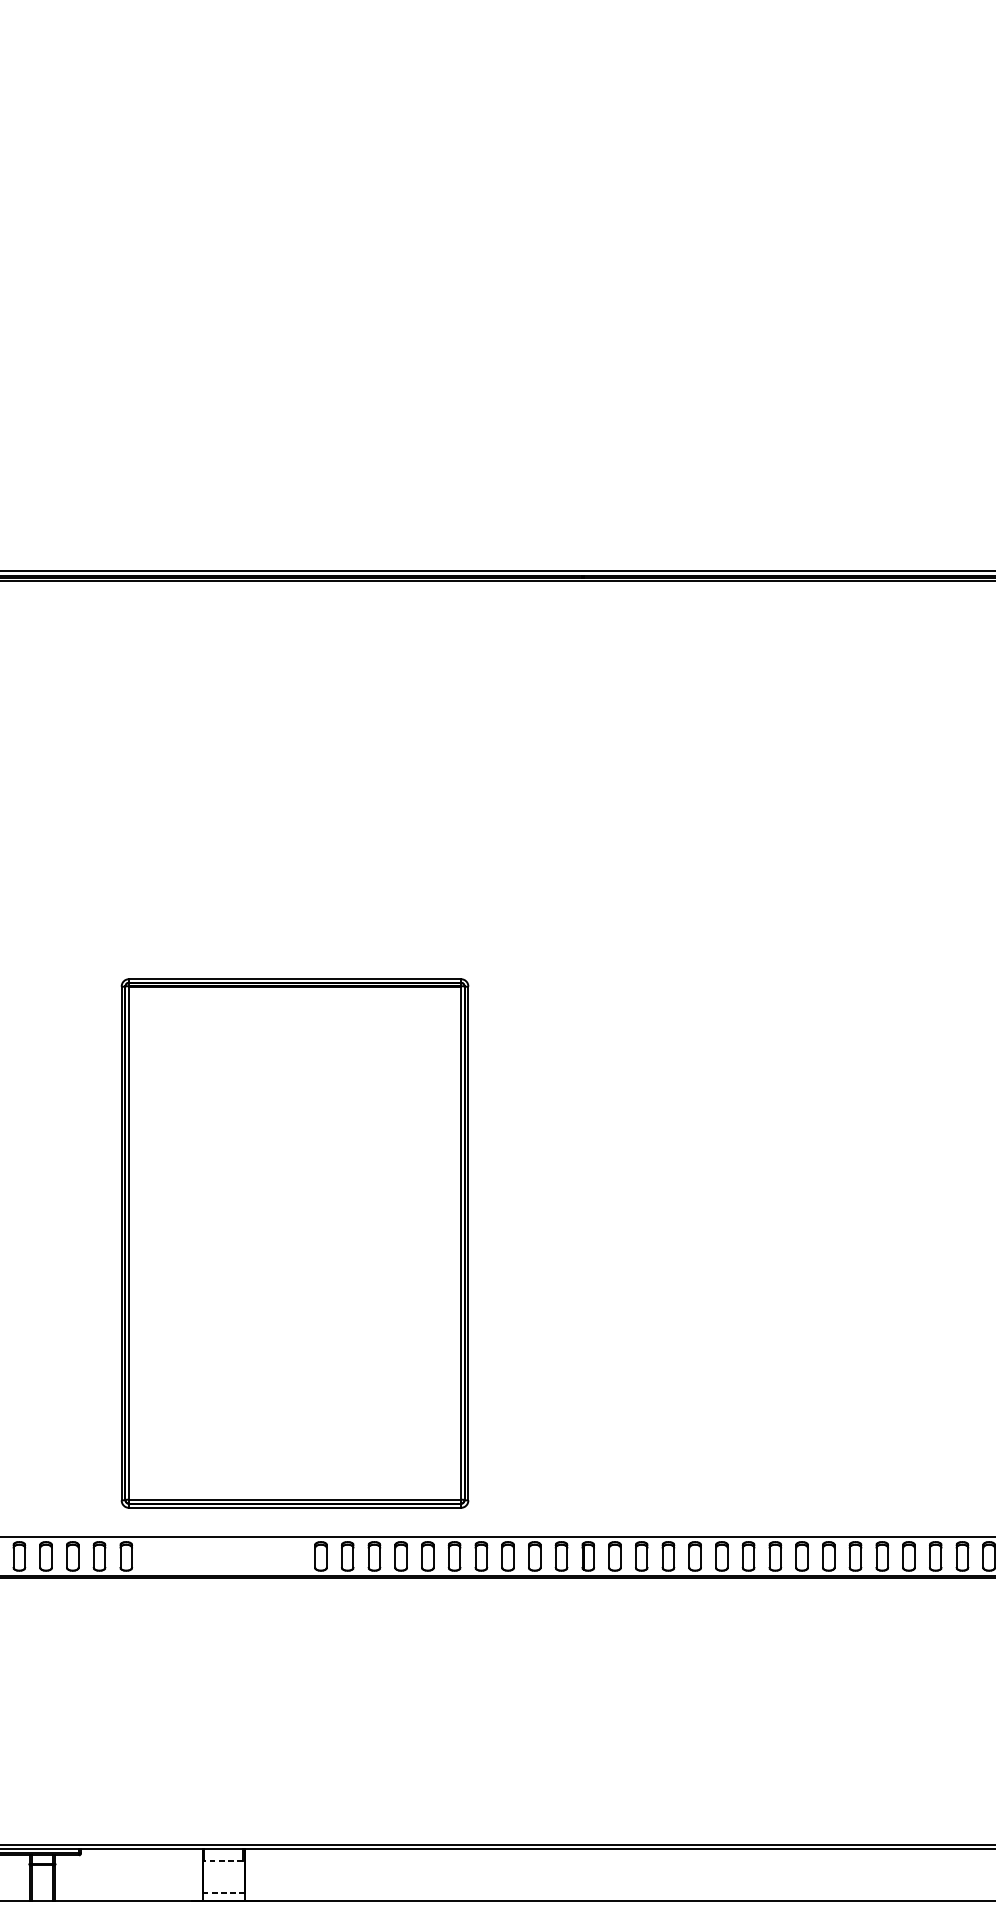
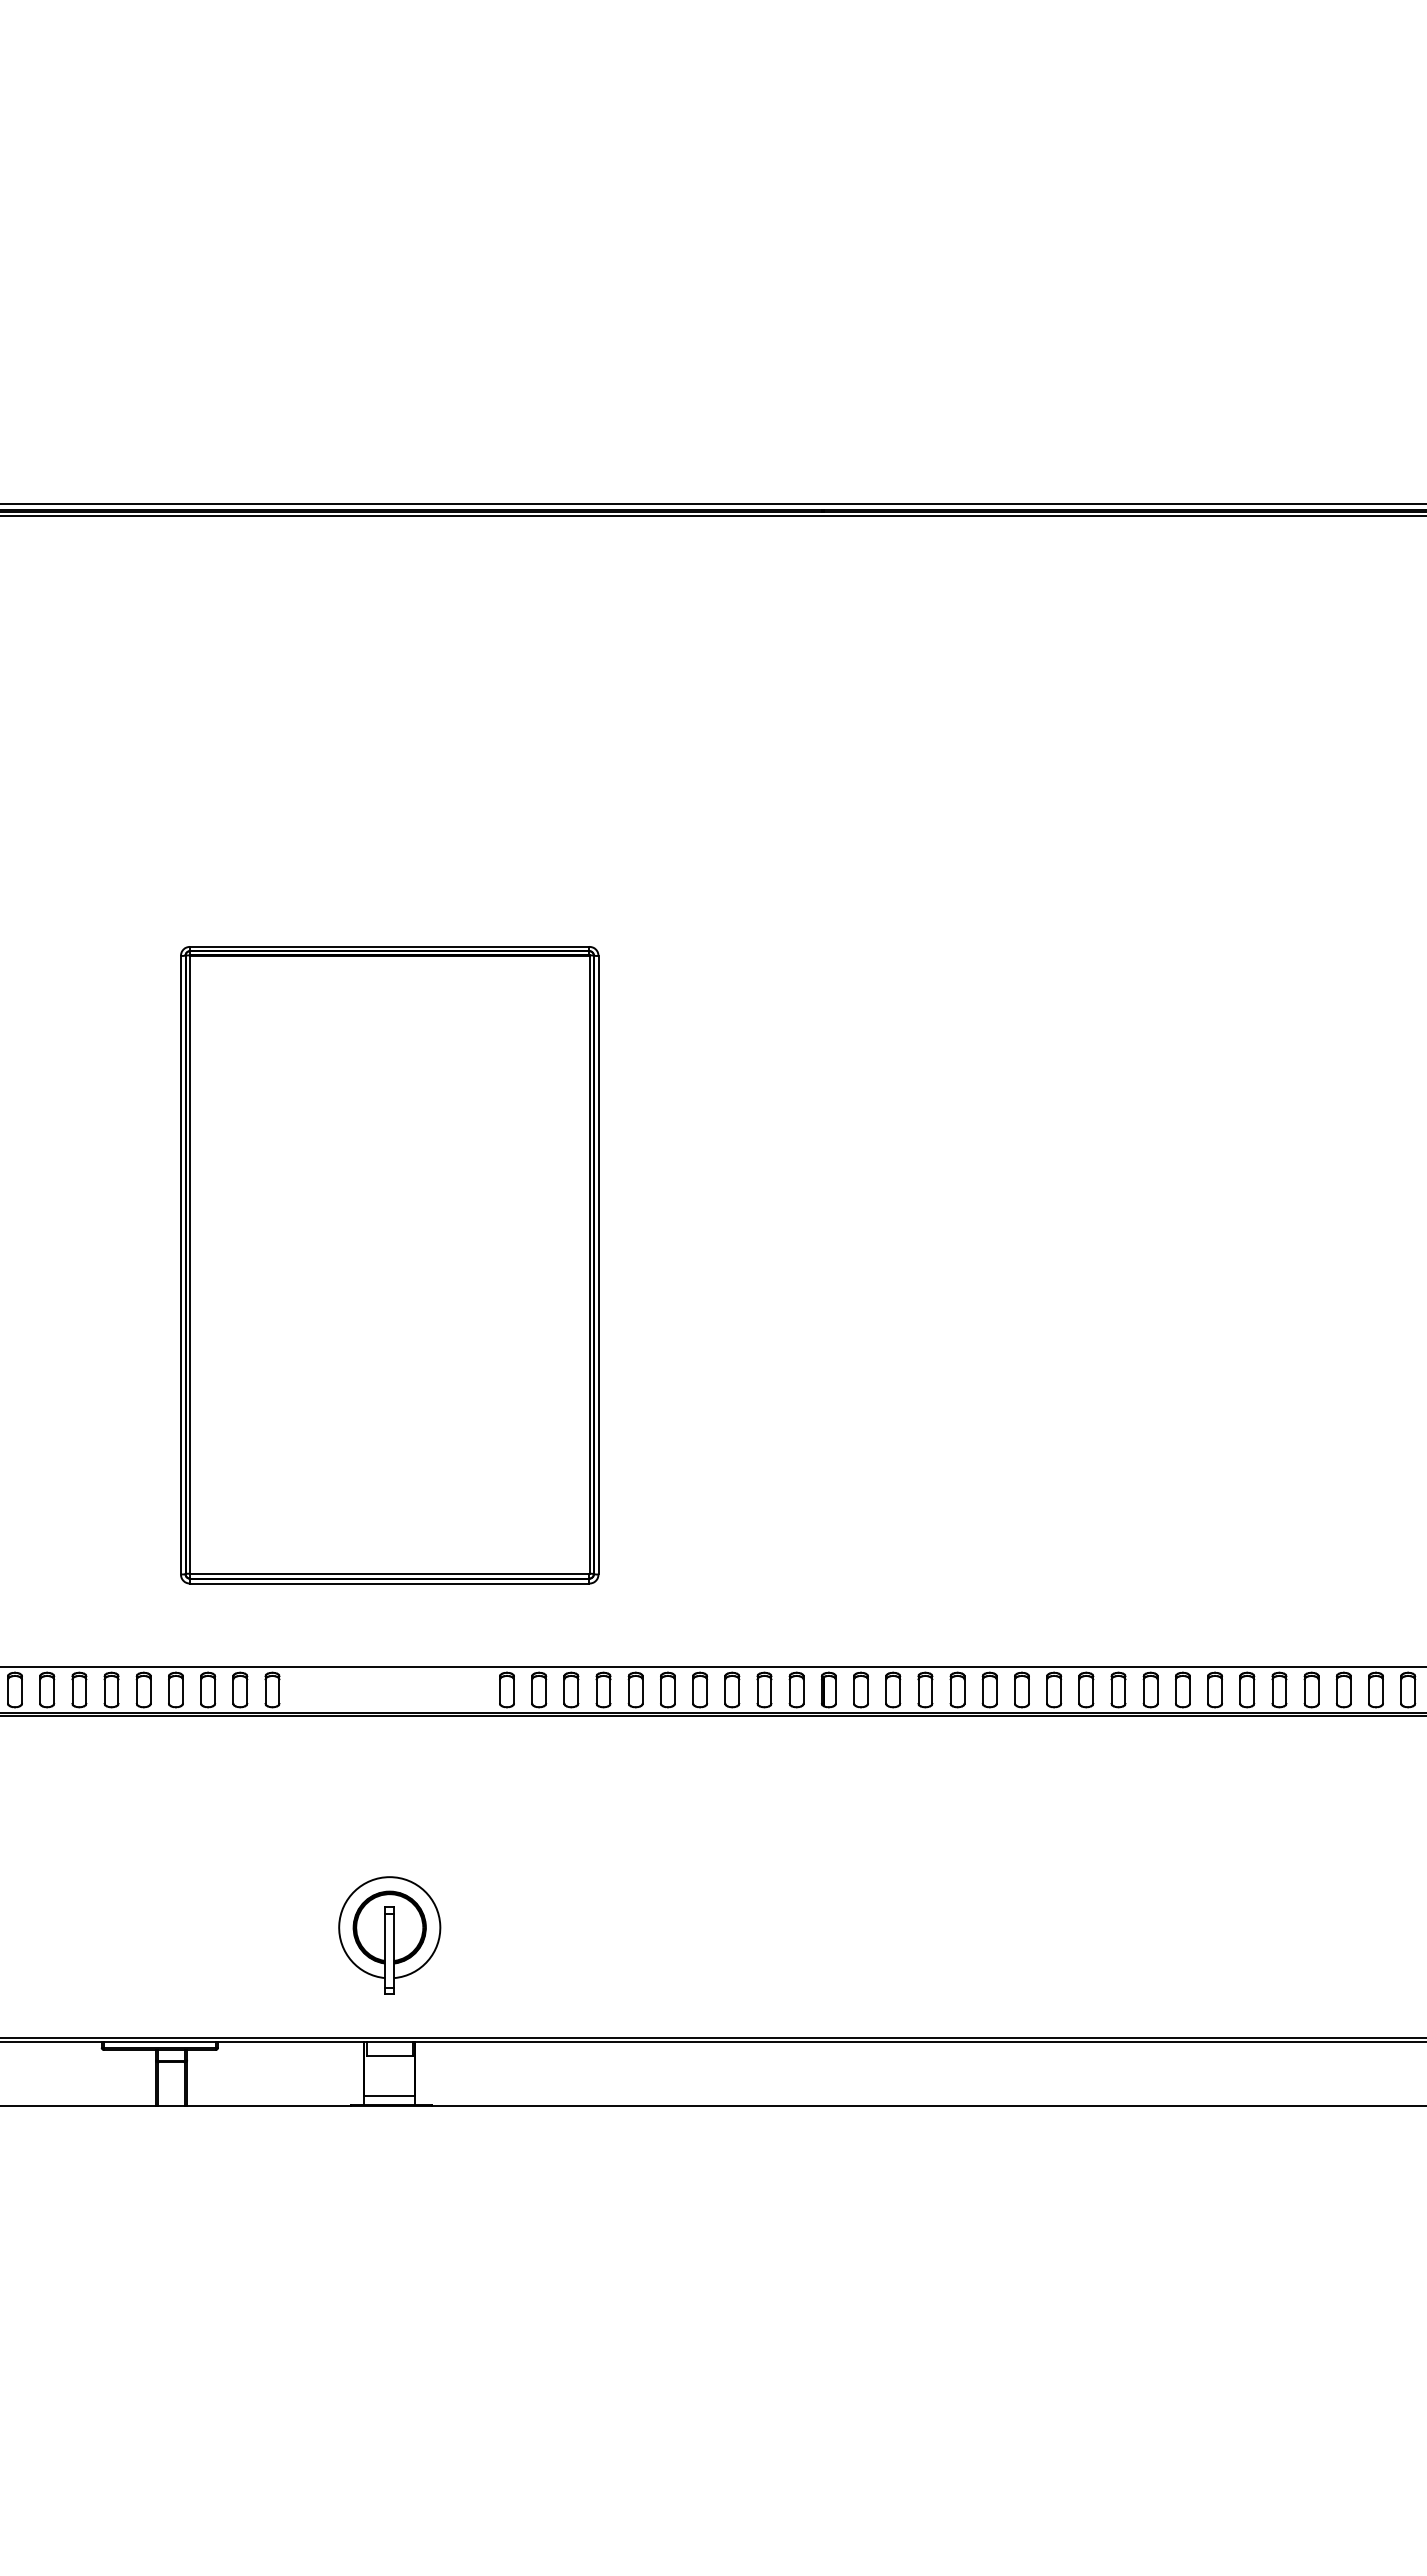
part: (294, 1243) -> (389, 1265), moved
part: (223, 1760) -> (389, 1935), added
line: (223, 1860) -> (389, 2056), dashed -> solid
line: (224, 1893) -> (390, 2095), dashed -> solid

